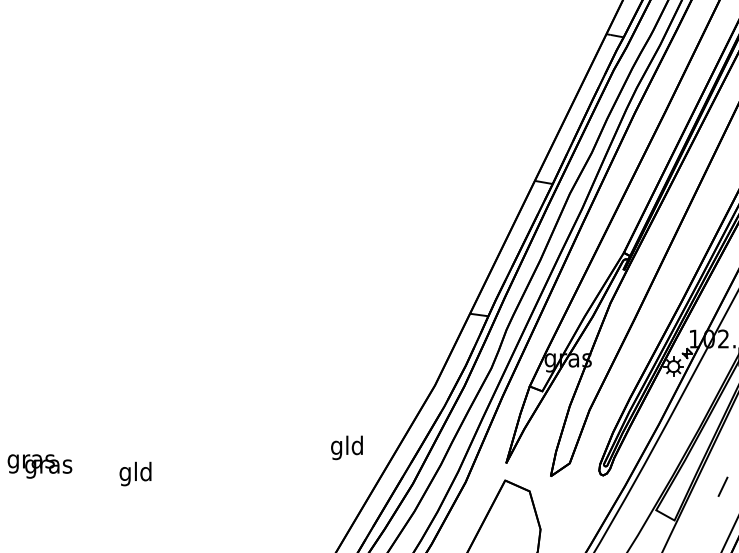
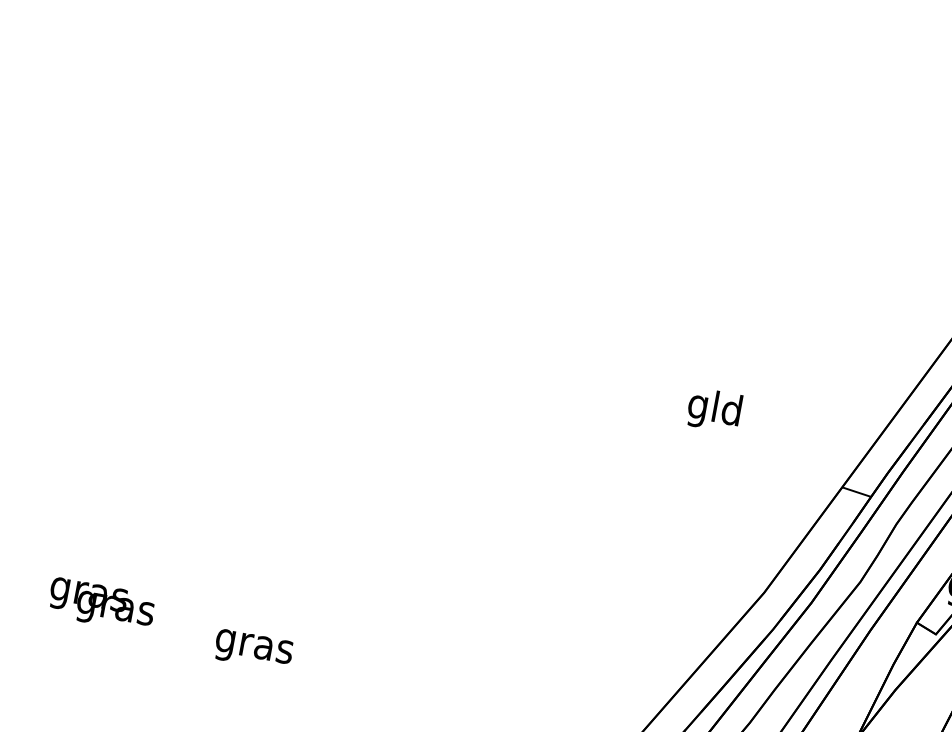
text: (346, 447) -> (713, 409), moved
text: (135, 473) -> (253, 645), gld -> gras

